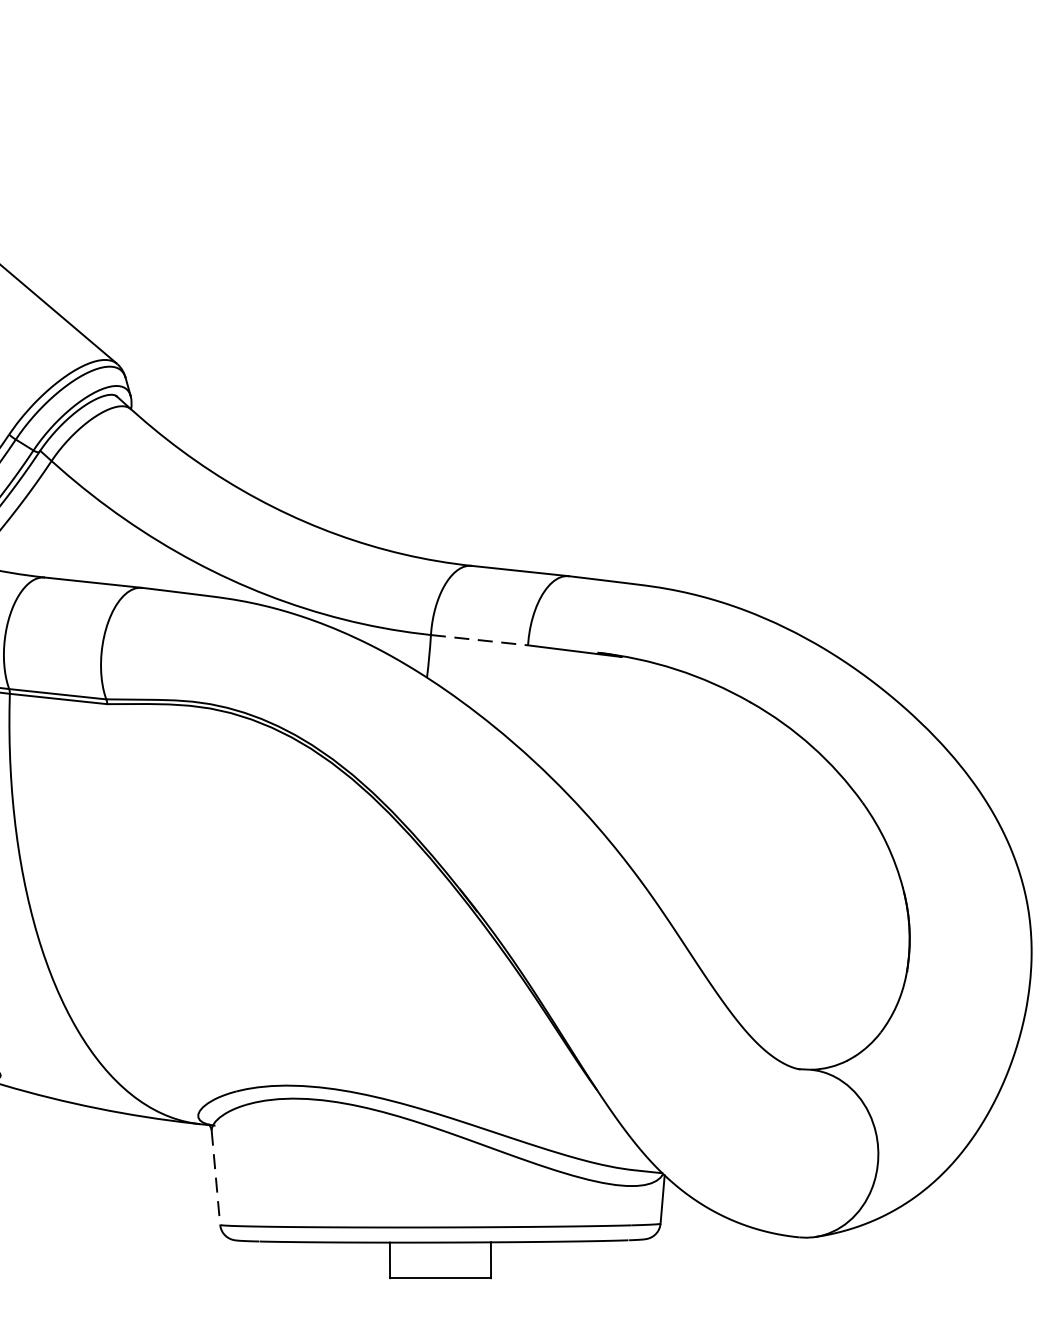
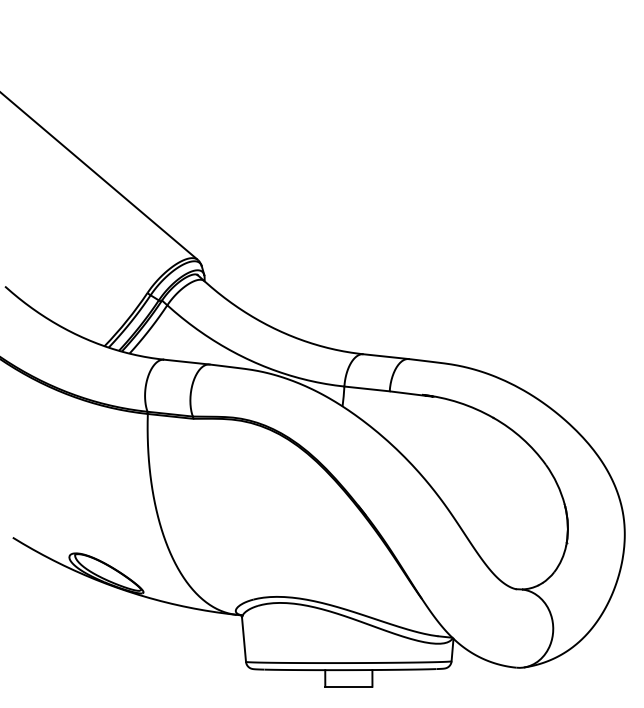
line: (480, 639) -> (367, 388), dashed -> solid
line: (216, 1179) -> (244, 640), dashed -> solid

